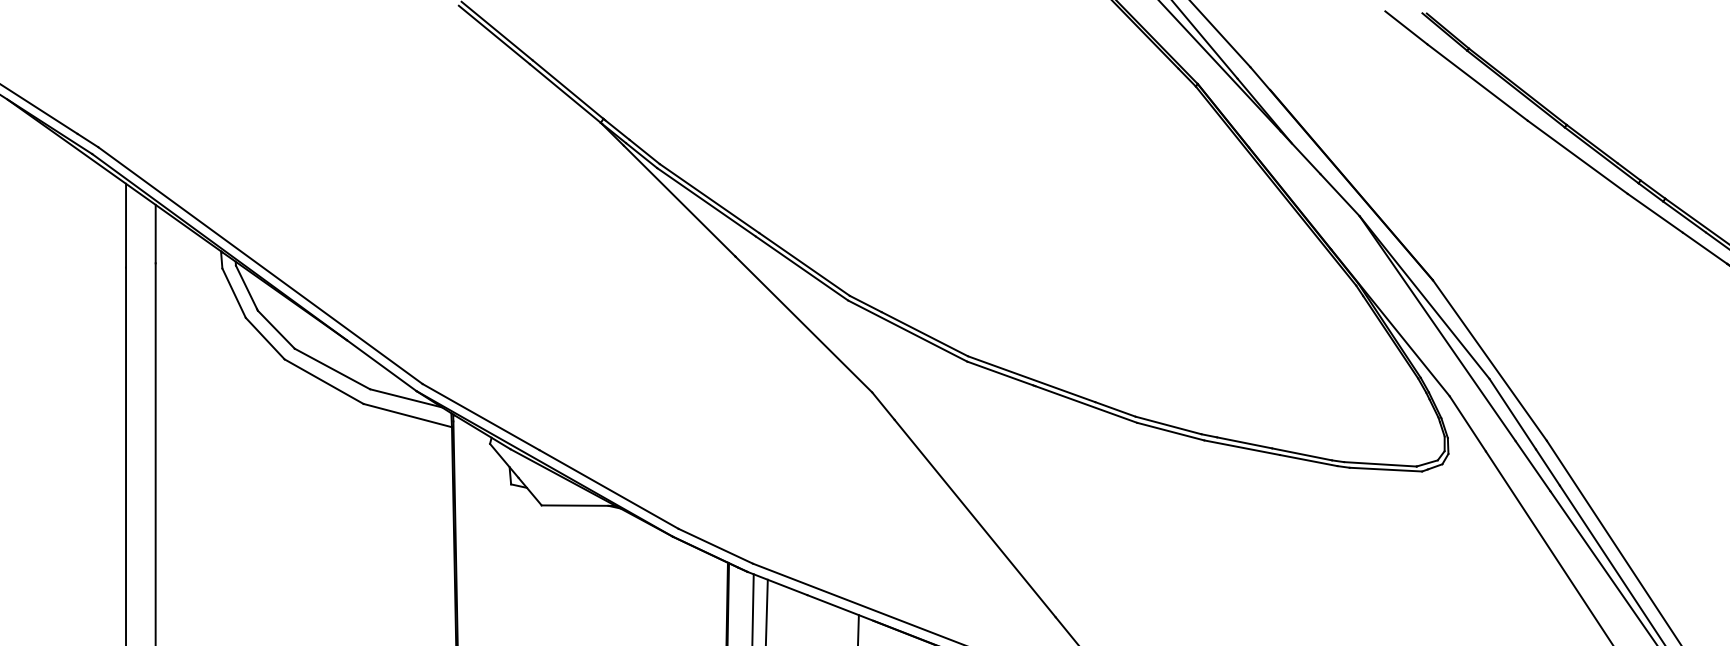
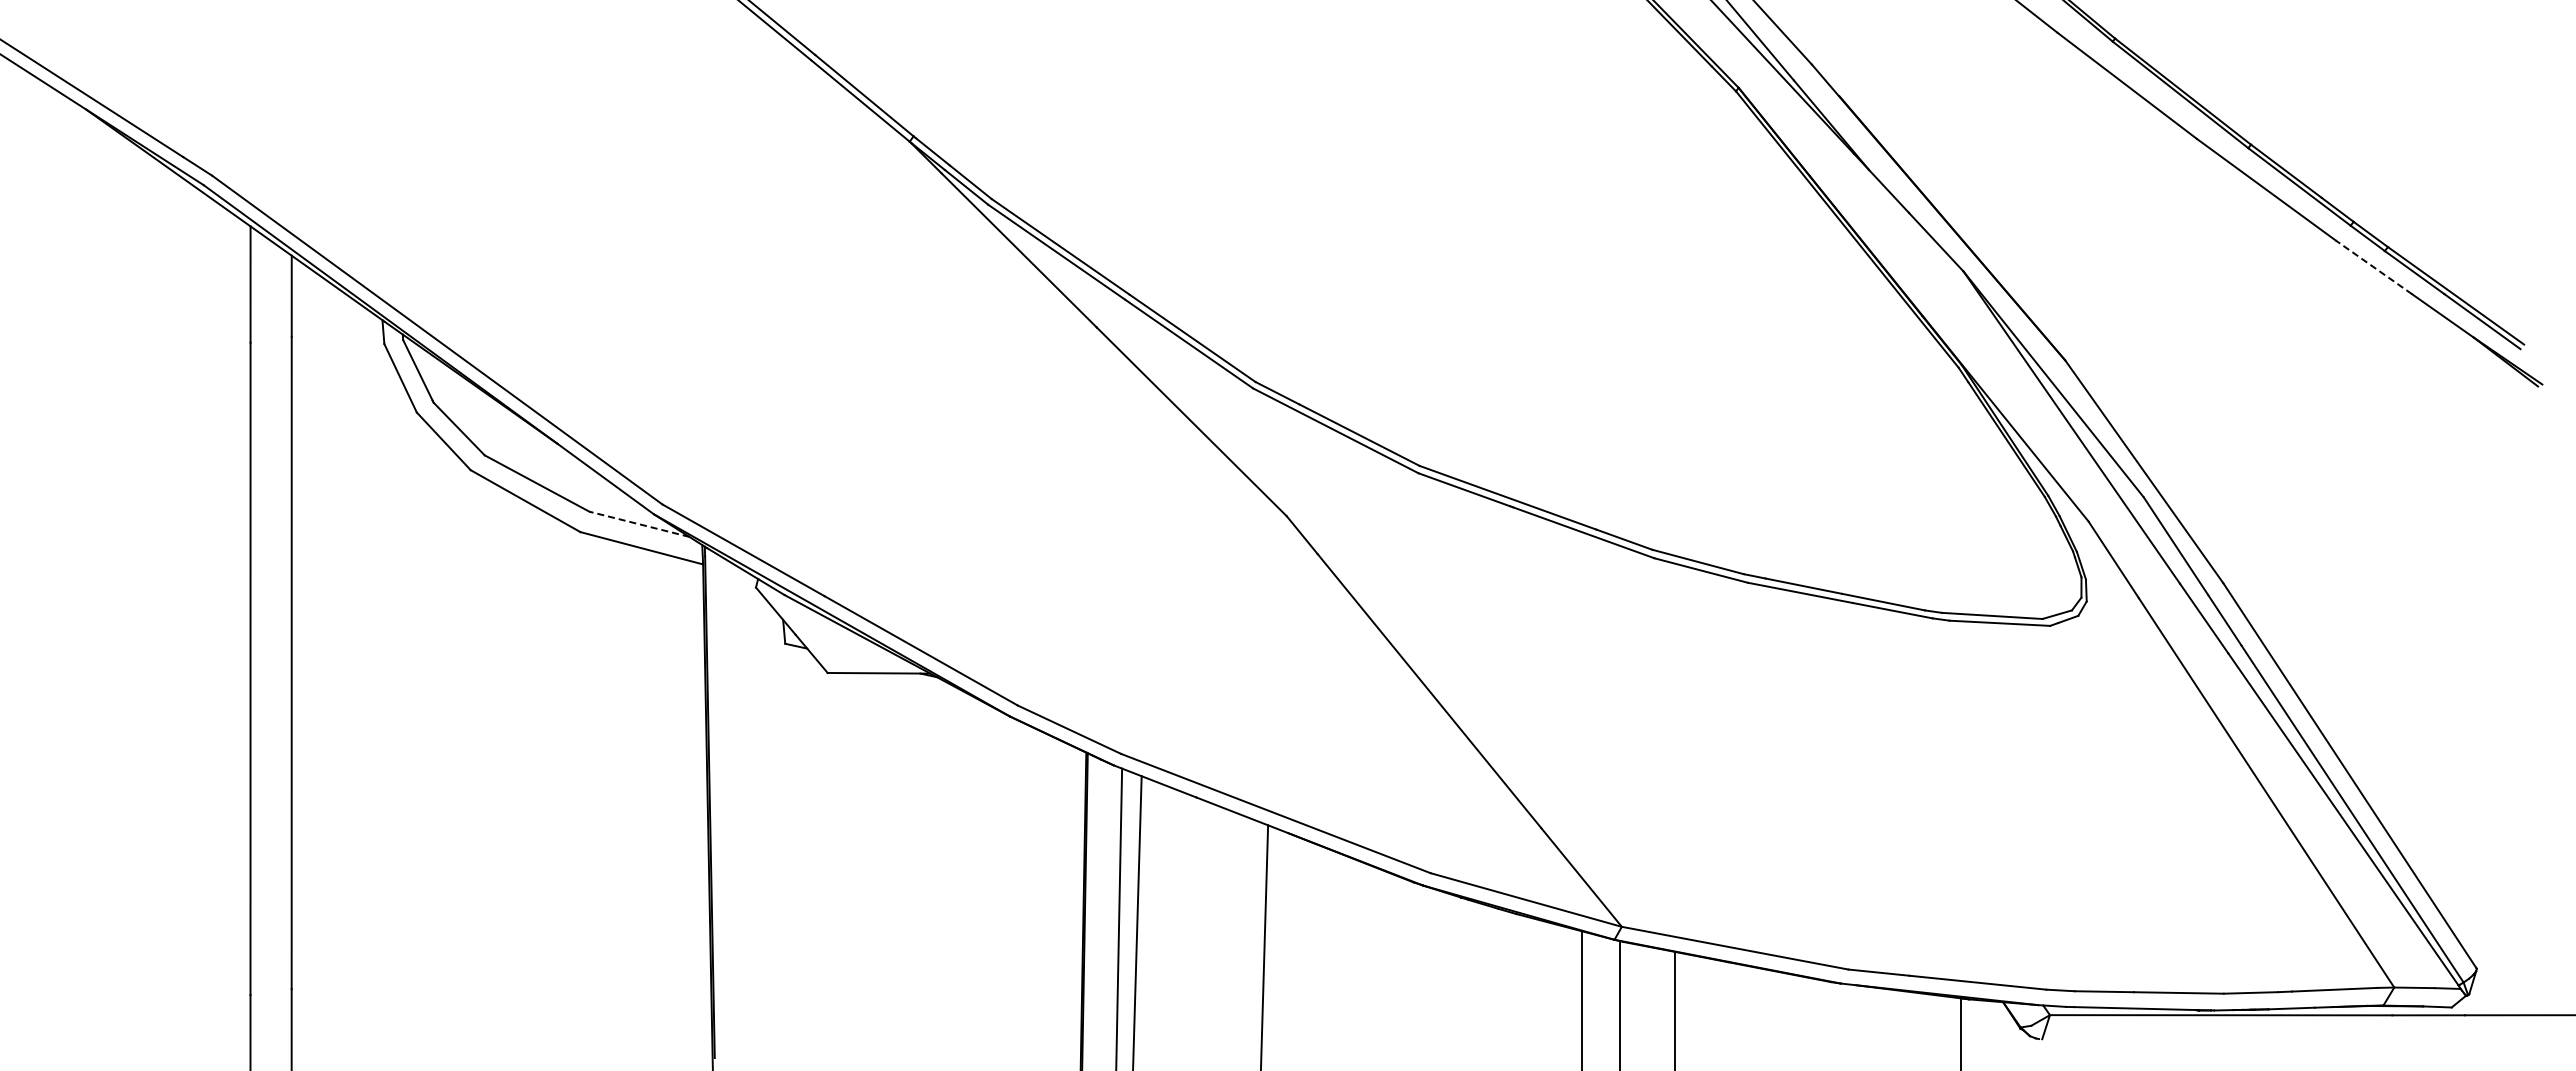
line: (1654, 213) -> (2373, 267), solid -> dashed
line: (406, 398) -> (639, 524), solid -> dashed

